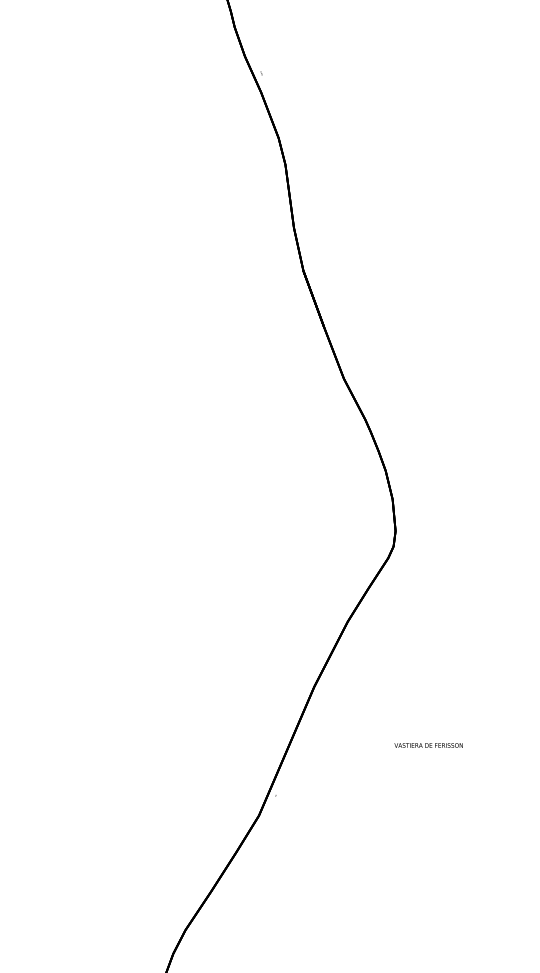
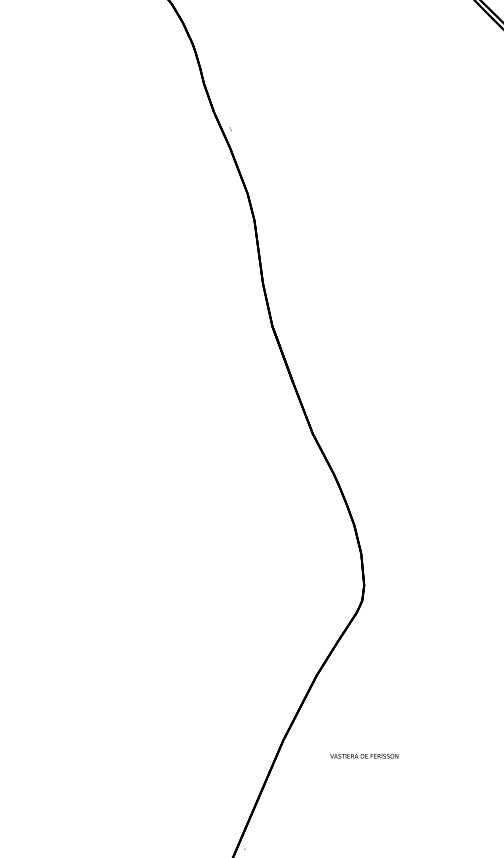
text: (428, 745) -> (364, 756), moved

